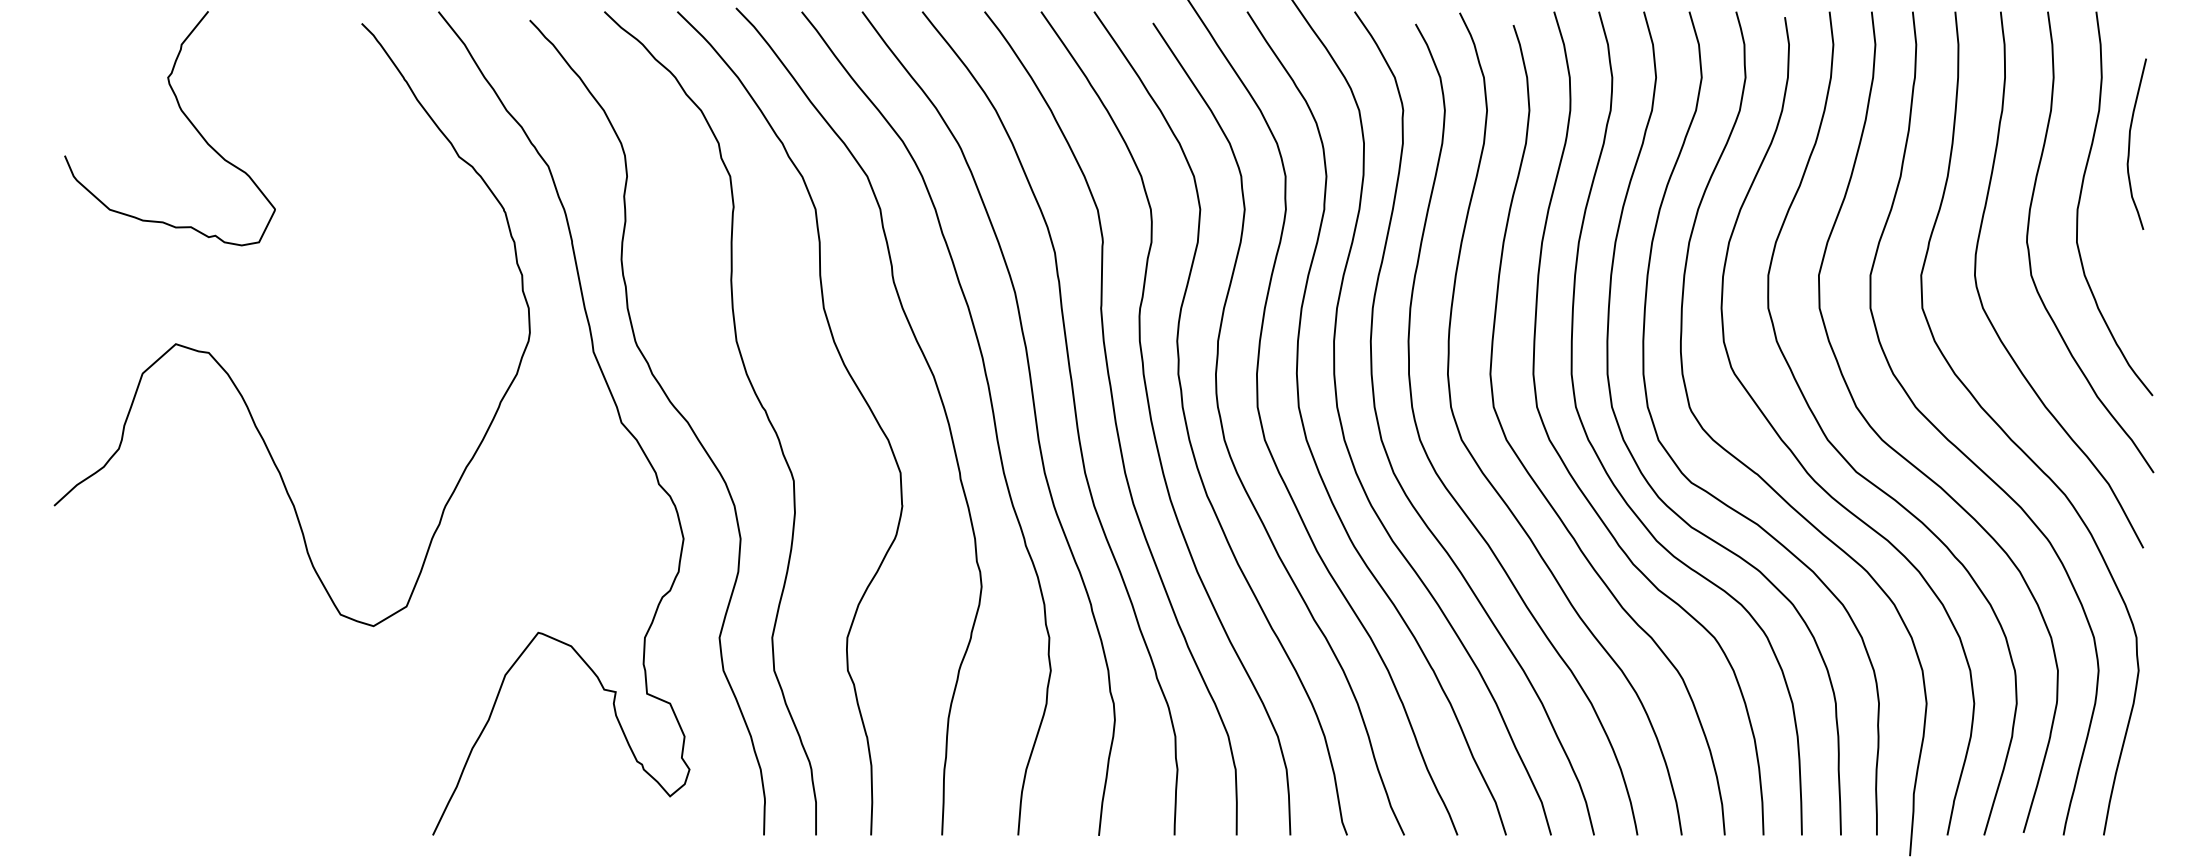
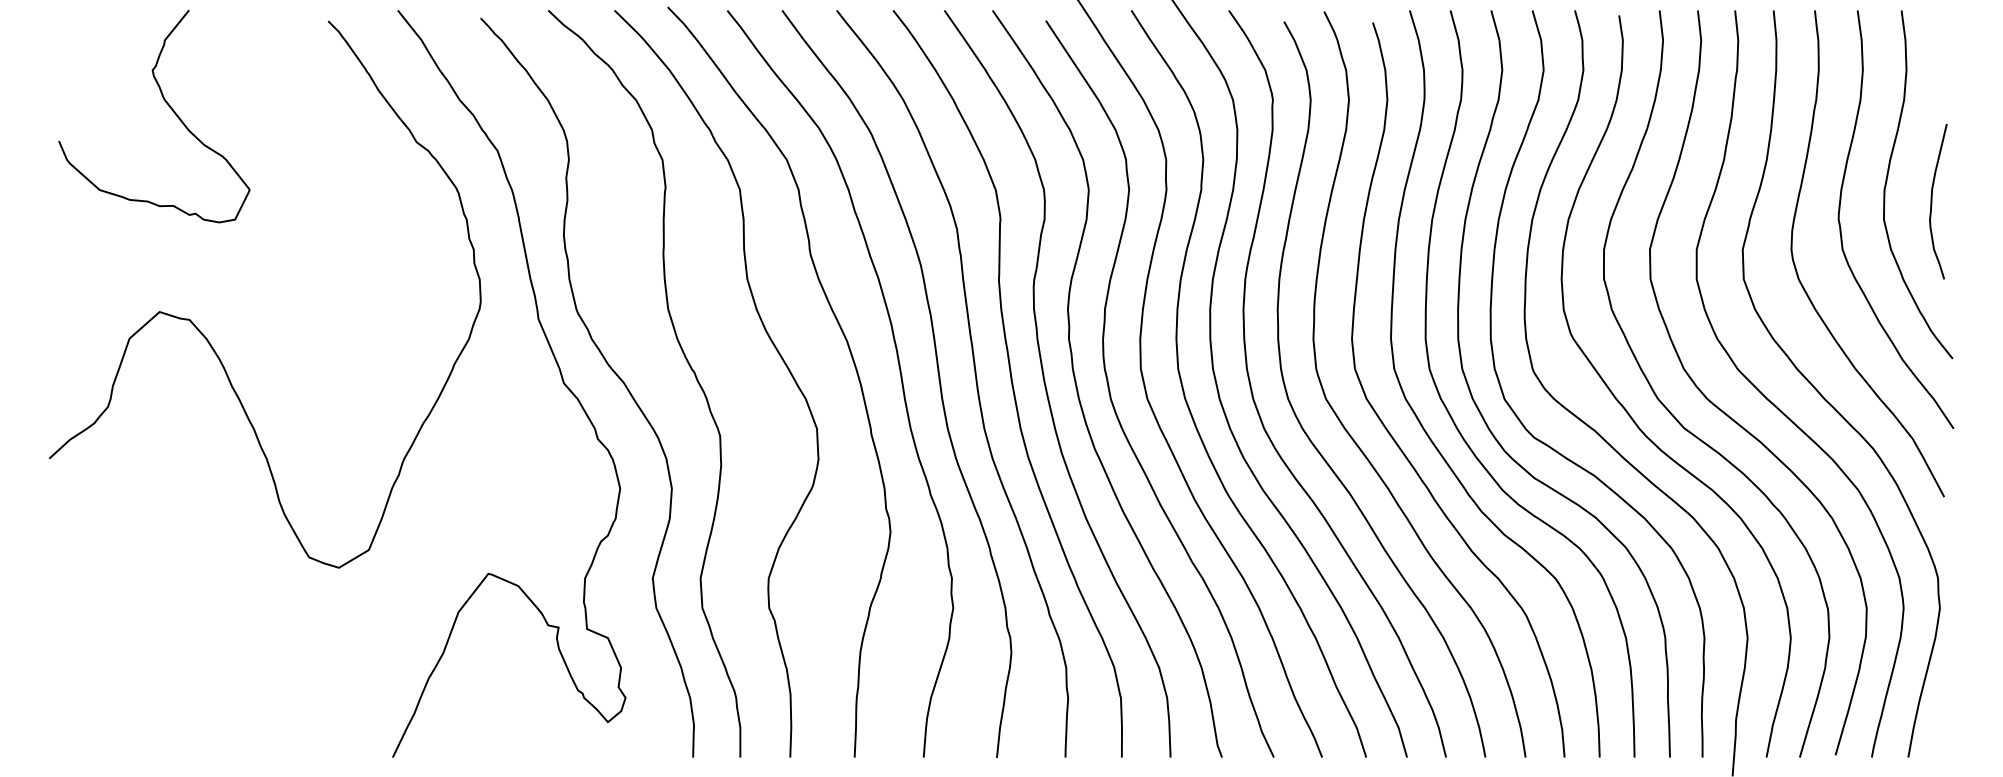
curve: (2130, 144) -> (1932, 201), moved

